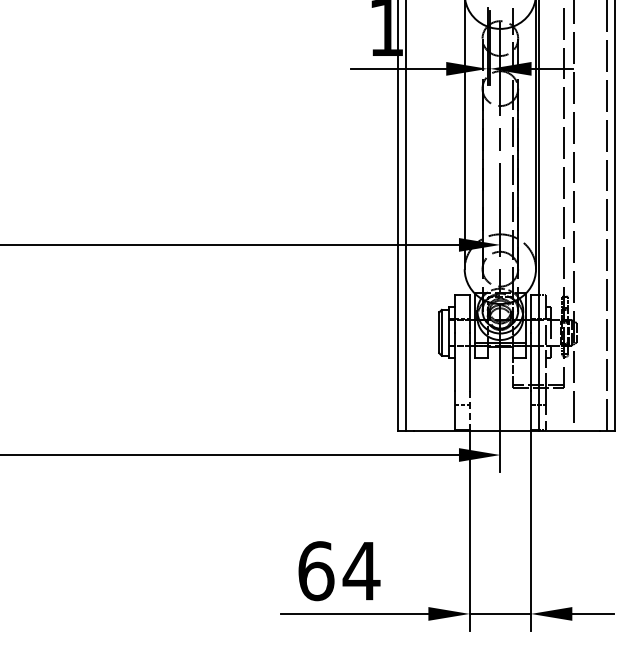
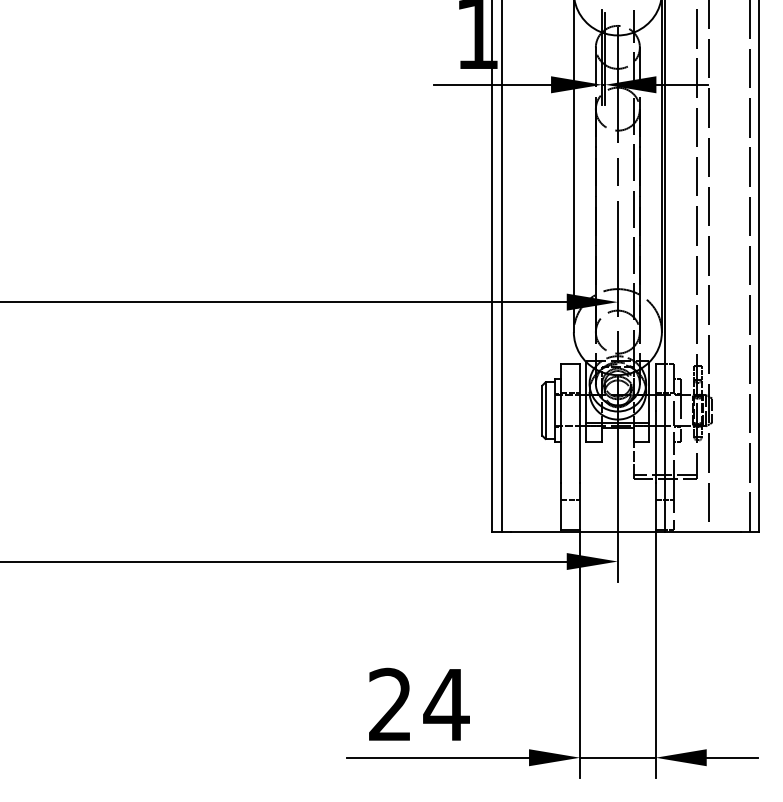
line: (469, 411) -> (579, 507), dashed -> solid
text: (316, 571) -> (390, 705), 64 -> 24

